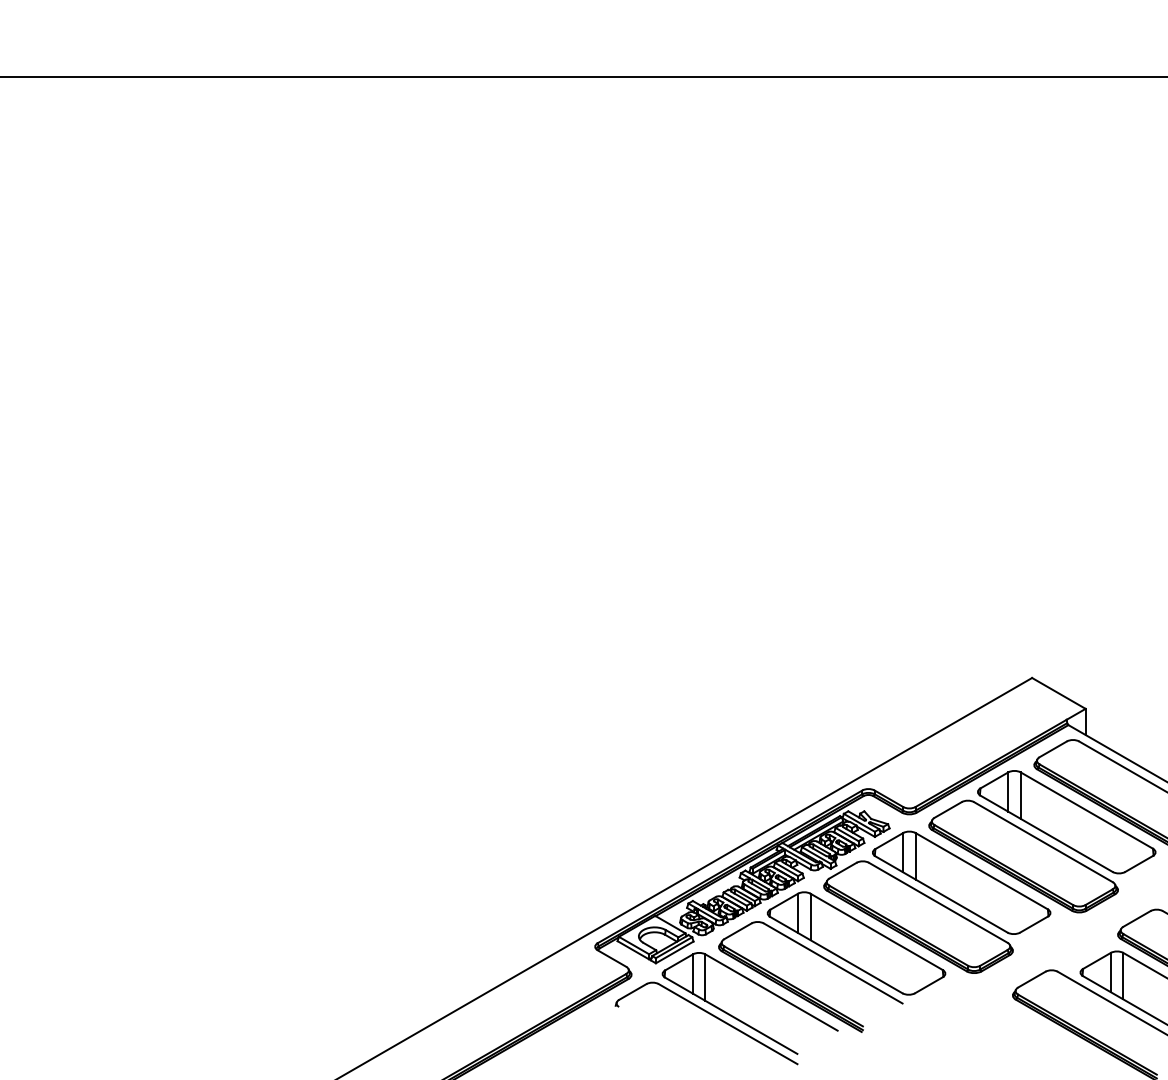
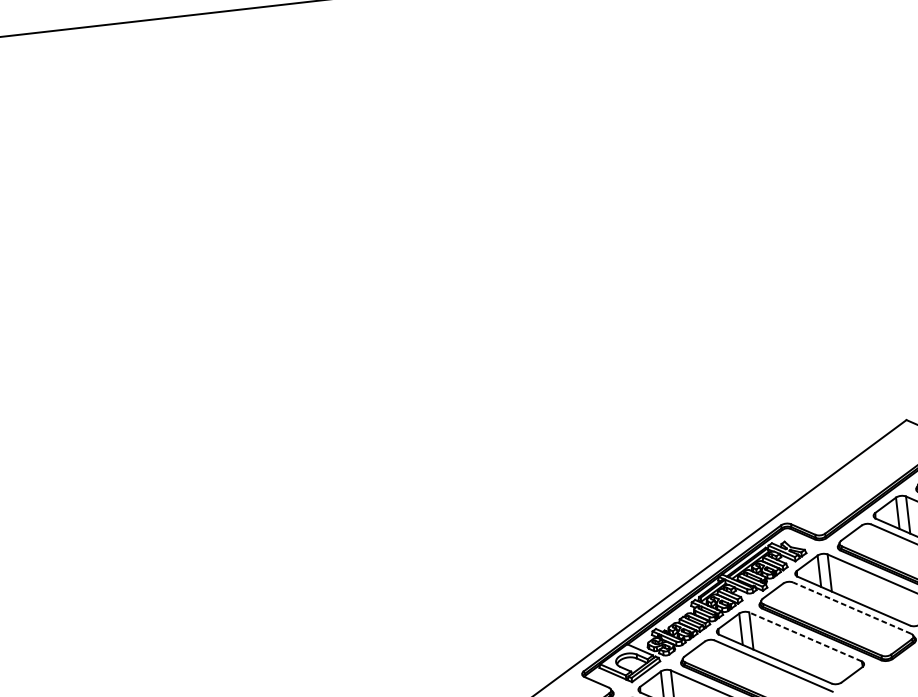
line: (937, 902) -> (851, 607), solid -> dashed
line: (876, 931) -> (805, 636), solid -> dashed

